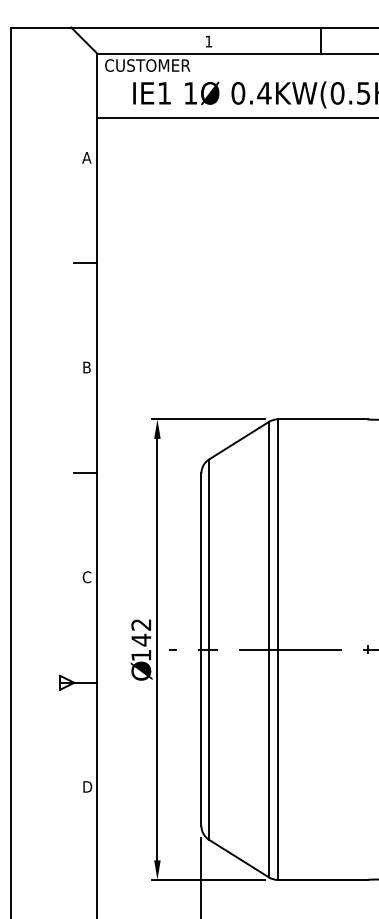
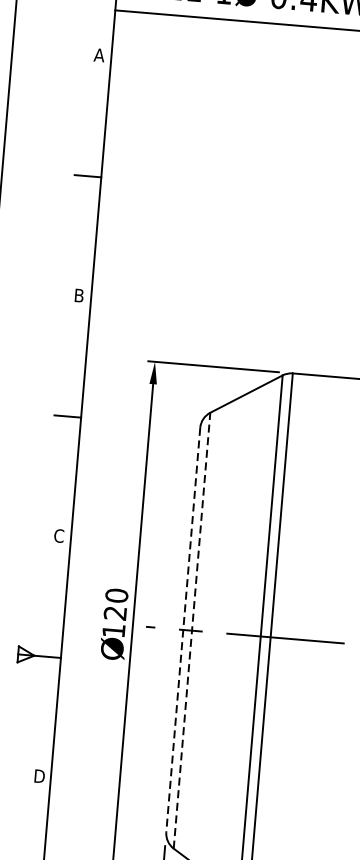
text: (141, 632) -> (116, 604), 142 -> 120
line: (209, 649) -> (192, 630), solid -> dashed
line: (201, 650) -> (183, 630), solid -> dashed

